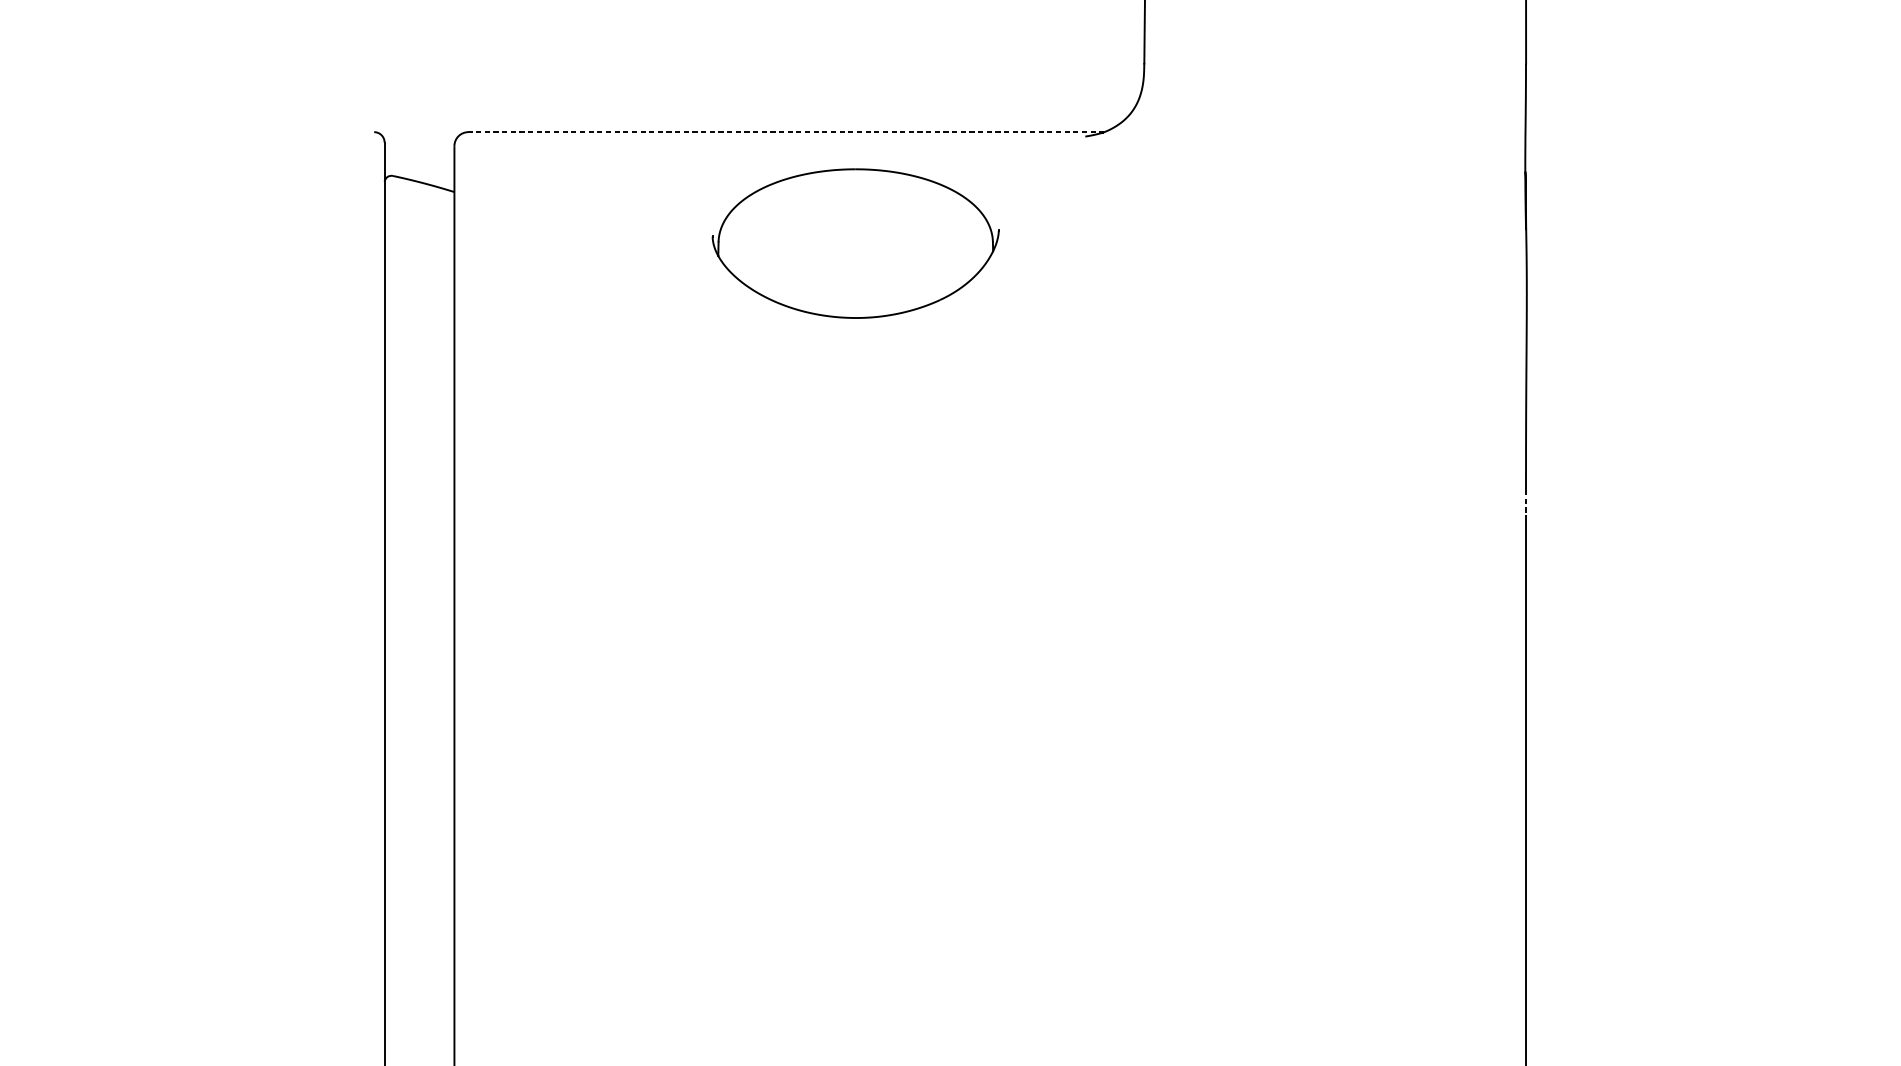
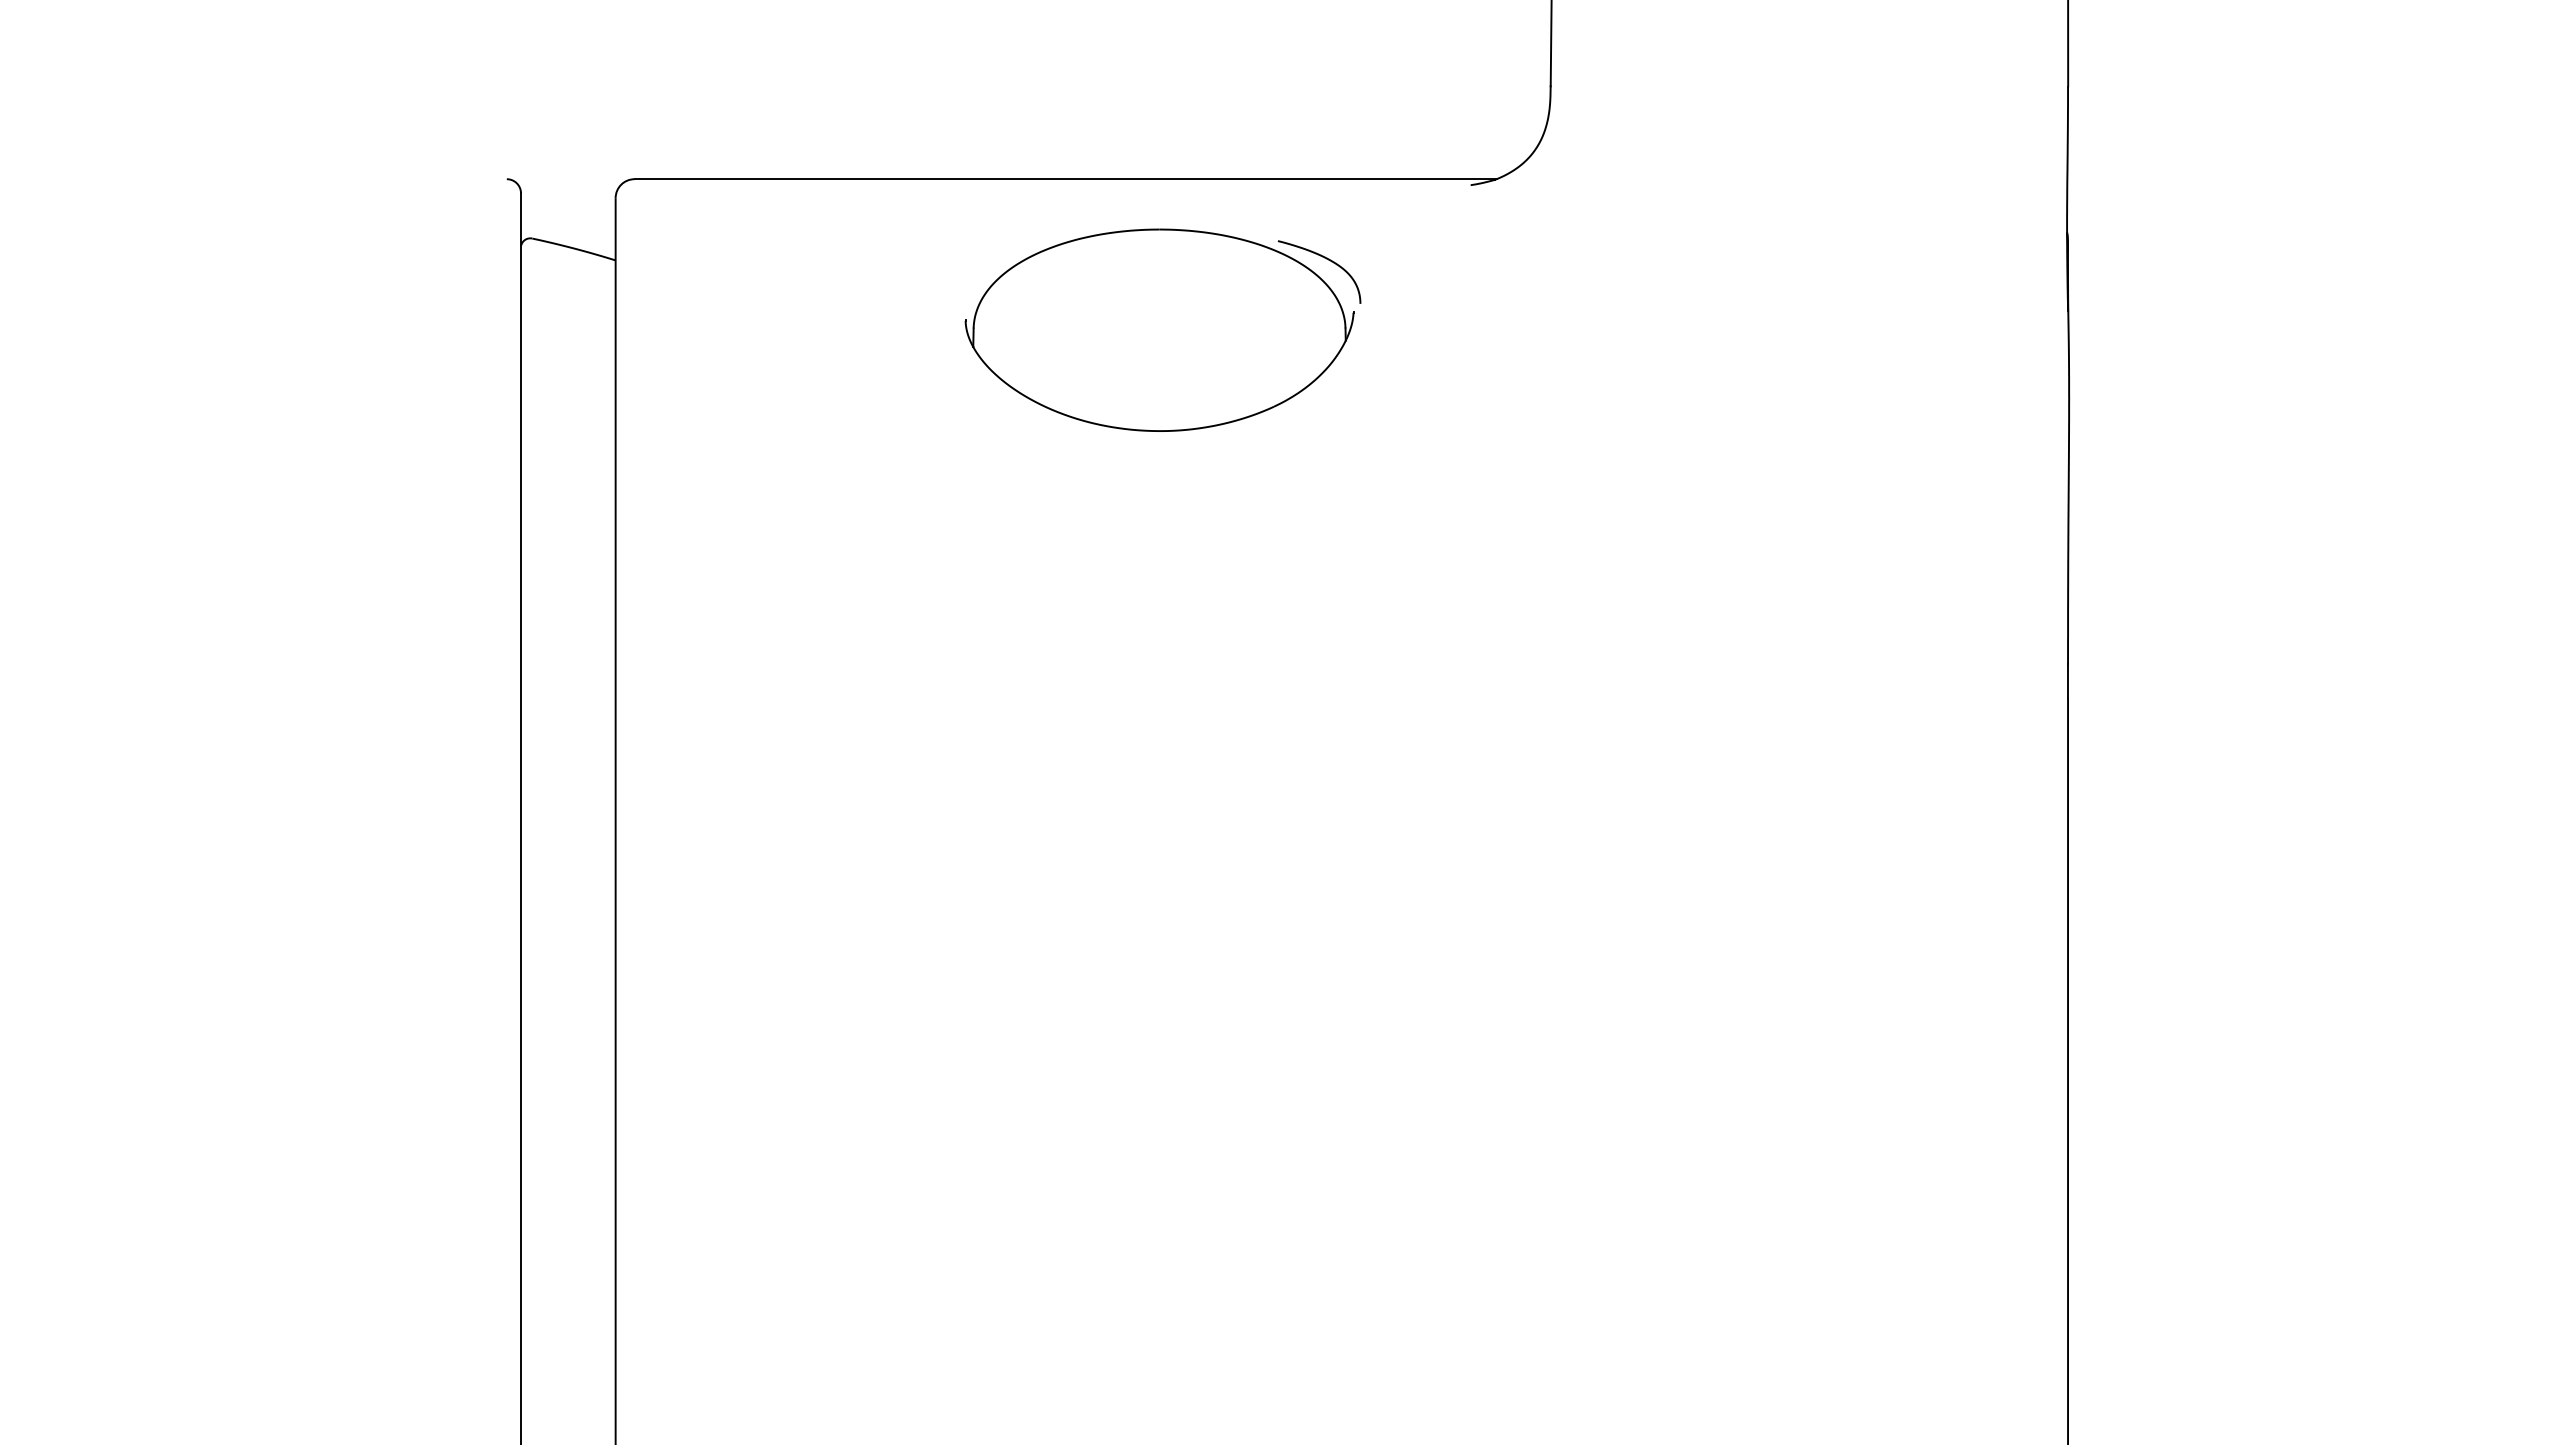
line: (786, 132) -> (1065, 179), dashed -> solid
curve: (978, 191) -> (1326, 259), added
line: (1526, 502) -> (2068, 681), dashed -> solid

